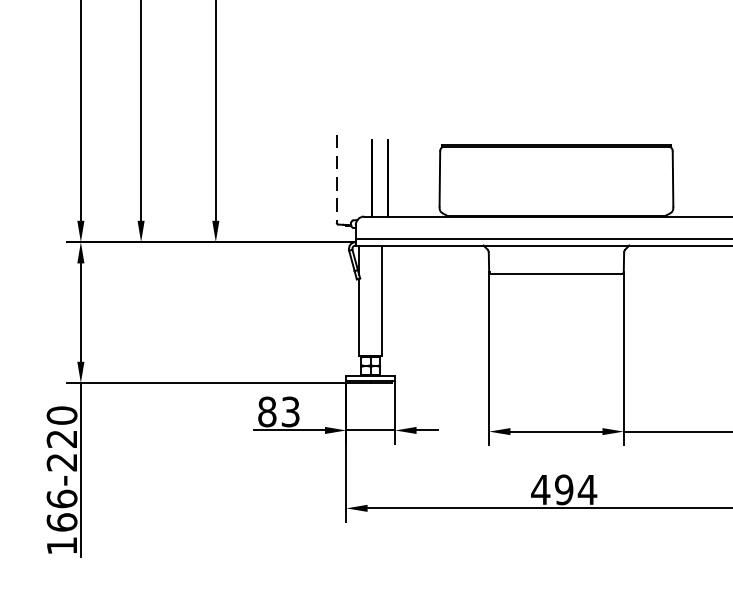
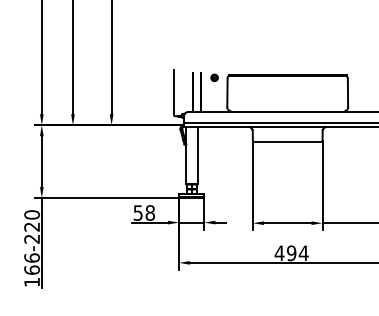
part: (414, 149) -> (214, 77), added
line: (337, 178) -> (174, 92), dashed -> solid
text: (277, 410) -> (143, 212), 83 -> 58

